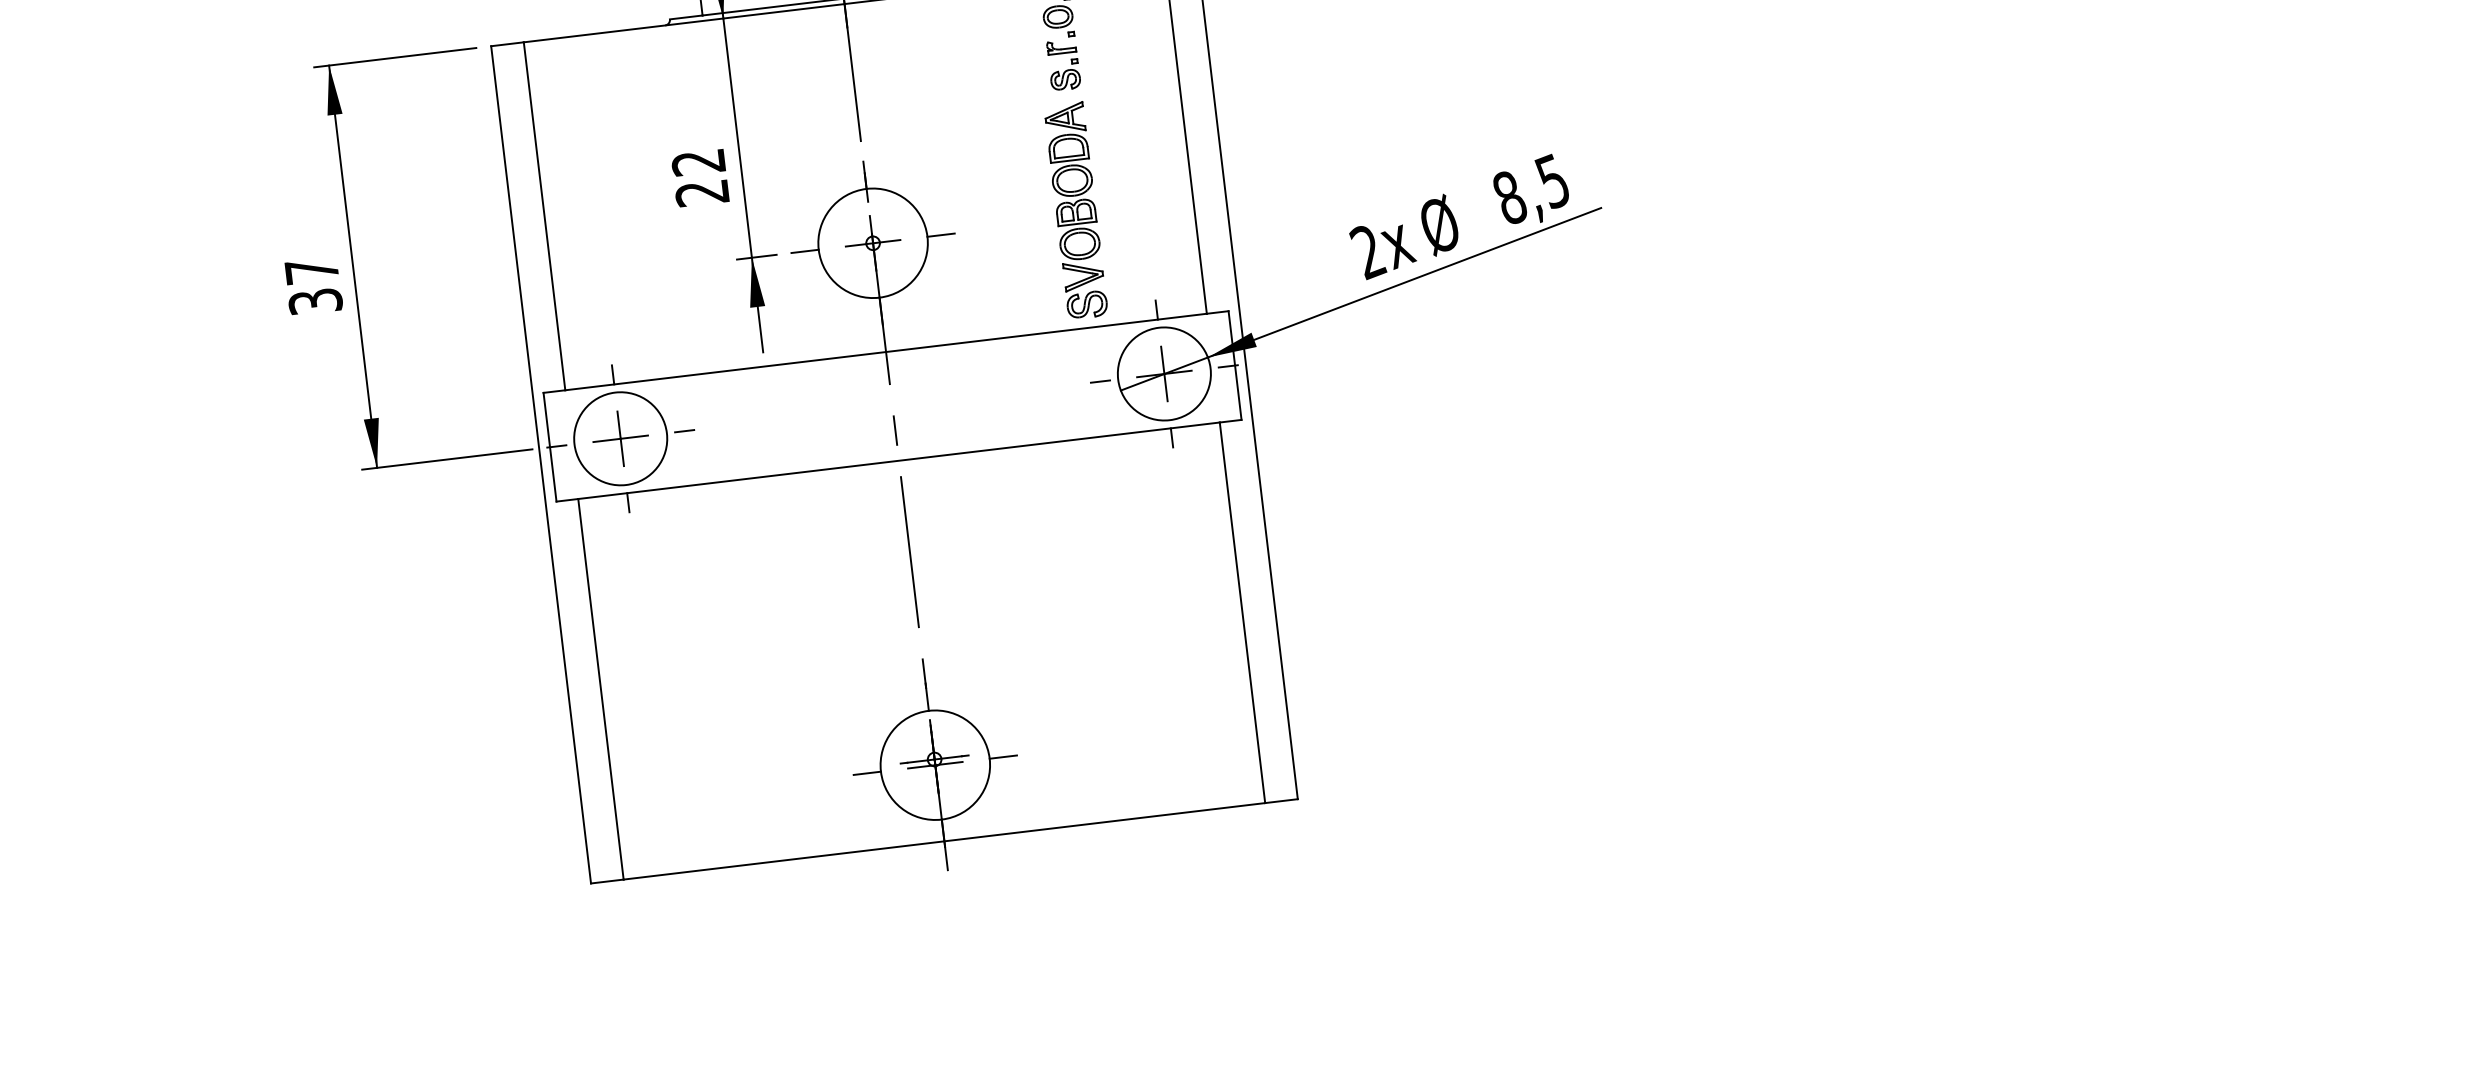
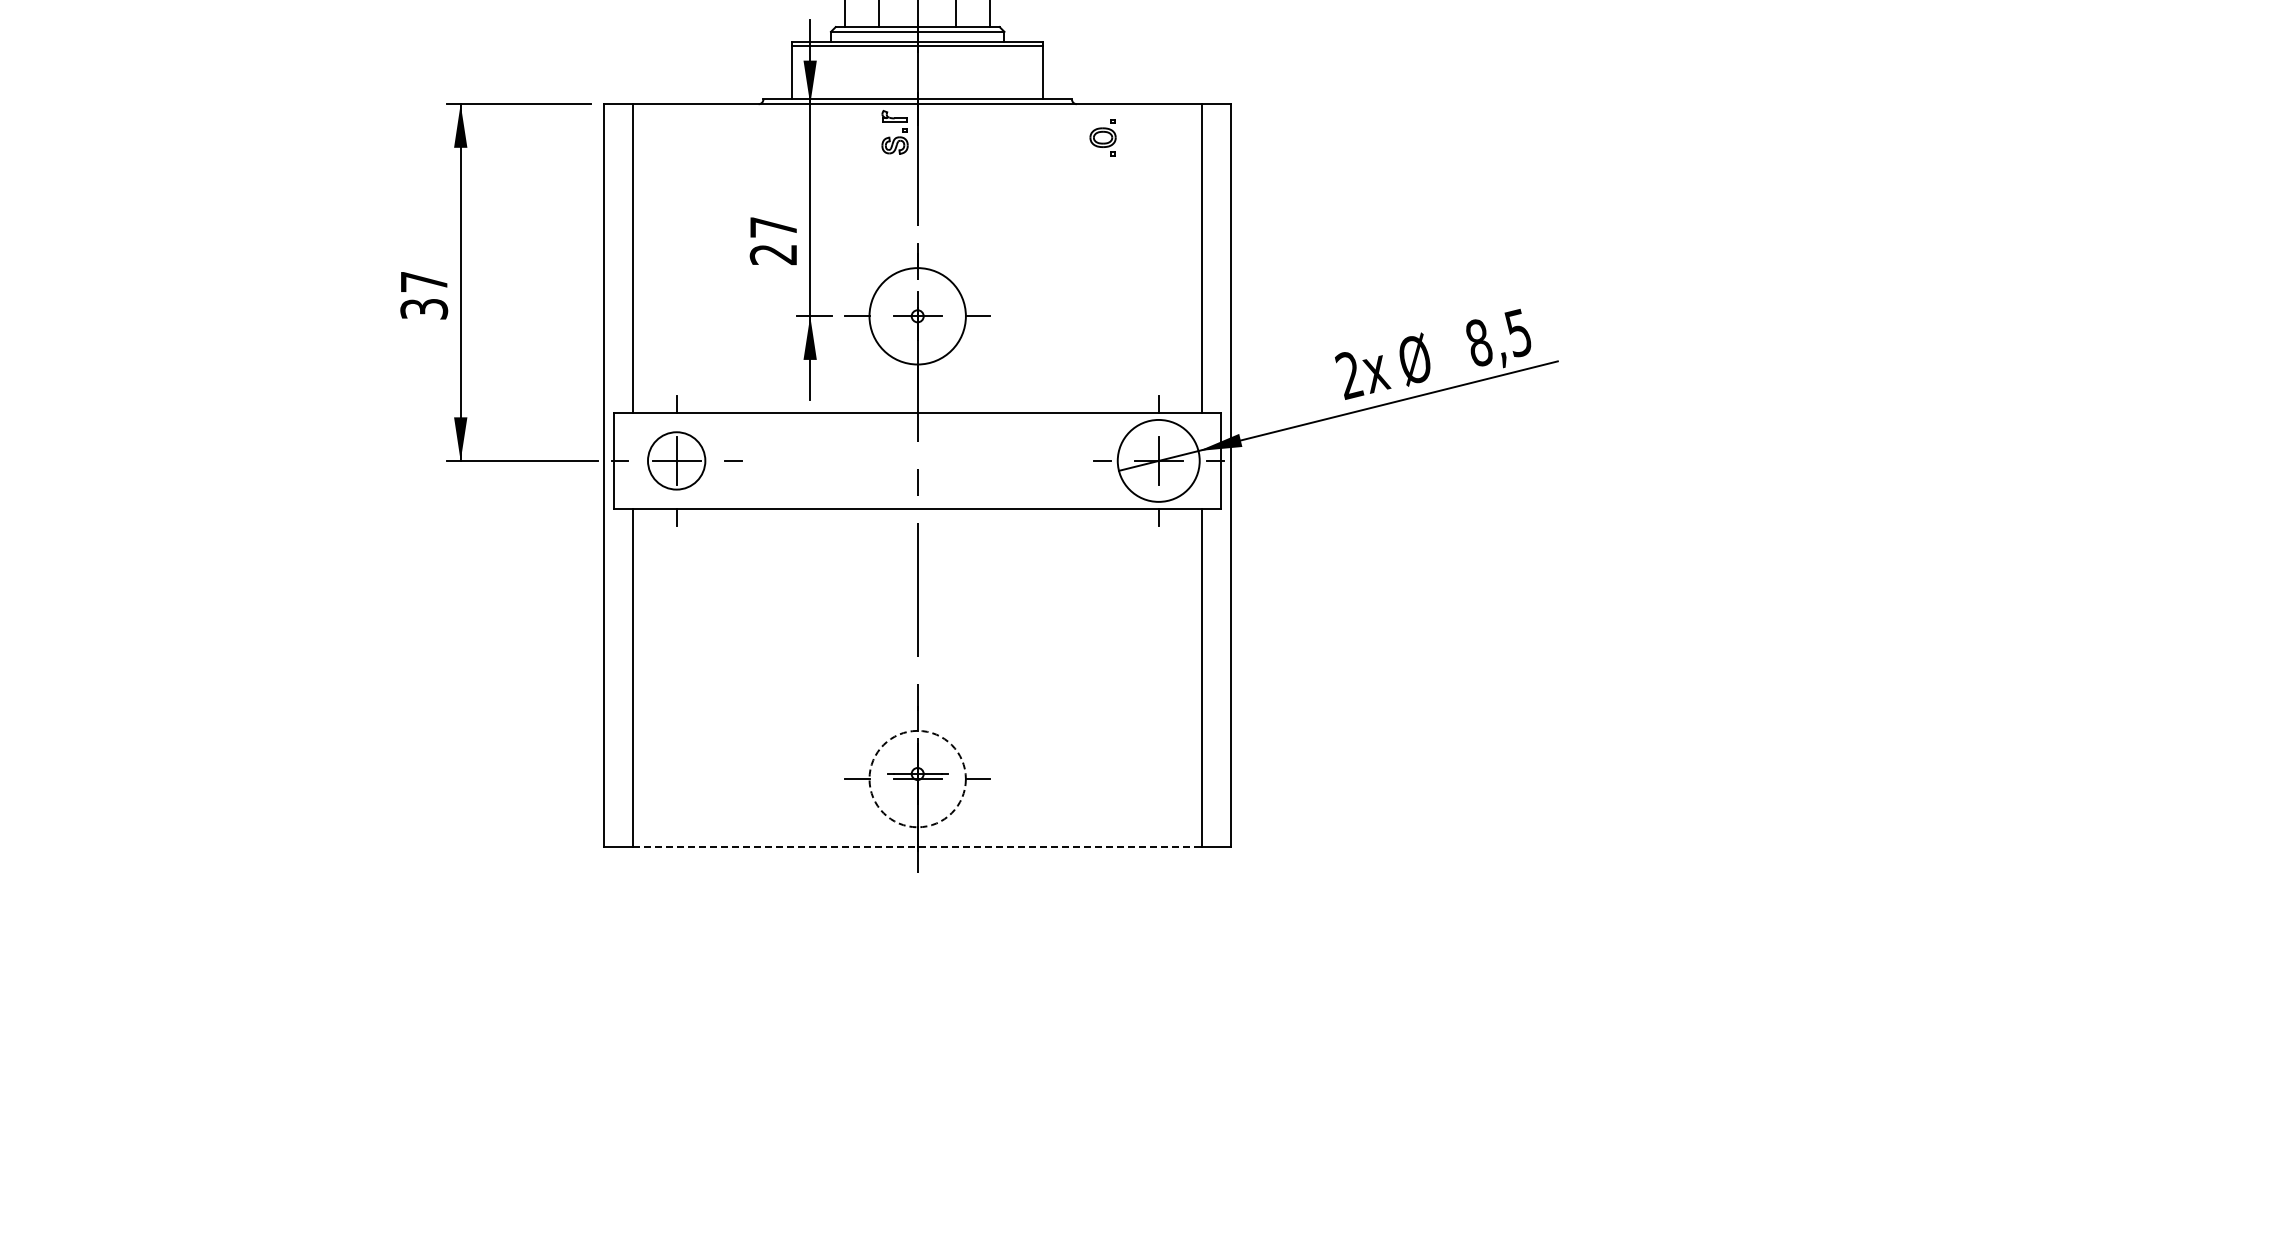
part: (1063, 65) -> (894, 132), moved
text: (697, 162) -> (772, 227), 22 -> 27
part: (1075, 210) -> (1098, 308), removed
circle: (620, 438) -> (676, 460), size x0.7
circle: (935, 764) -> (917, 778), solid -> dashed
line: (945, 841) -> (918, 846), solid -> dashed

